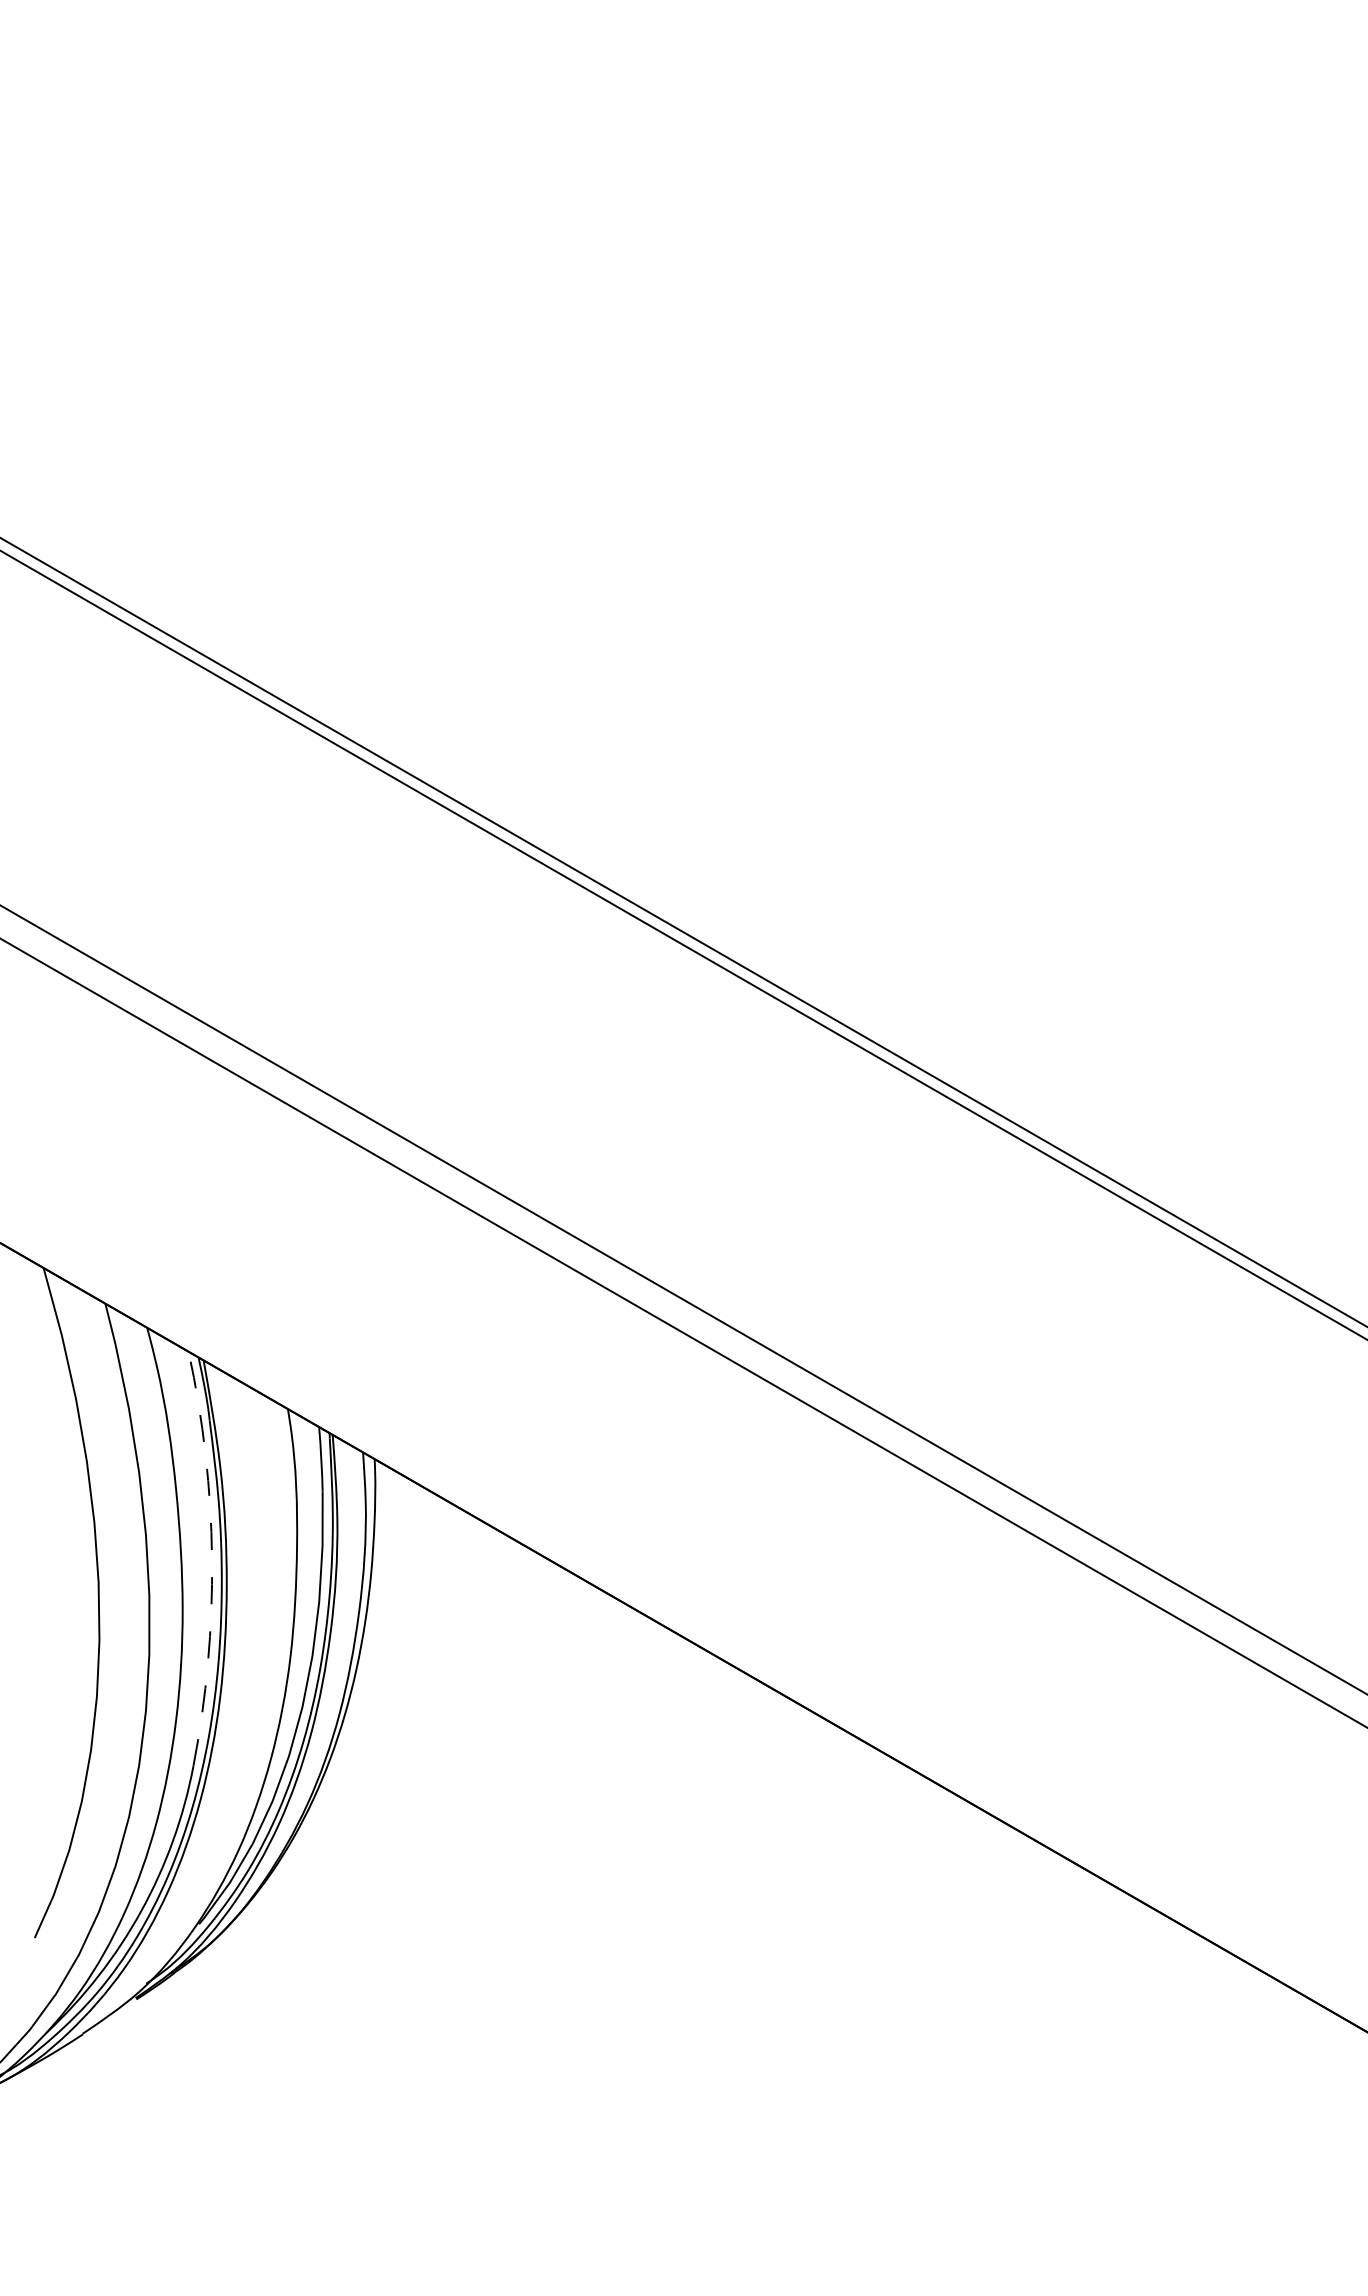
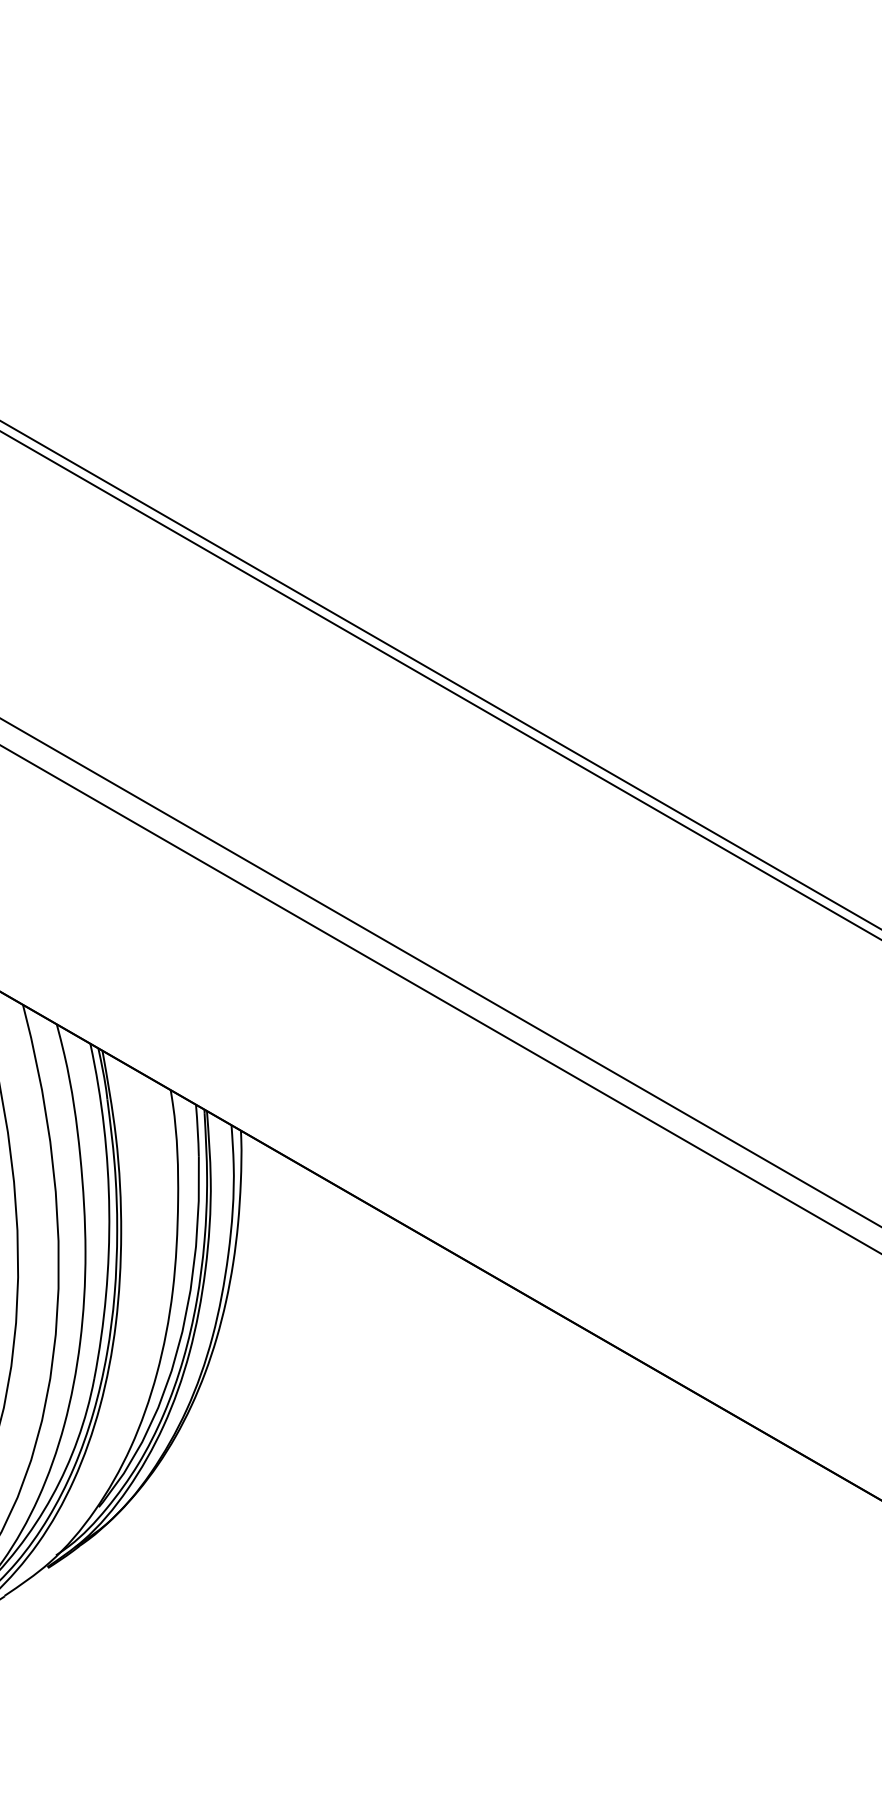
arc: (212, 1558) -> (109, 1211), dashed -> solid

